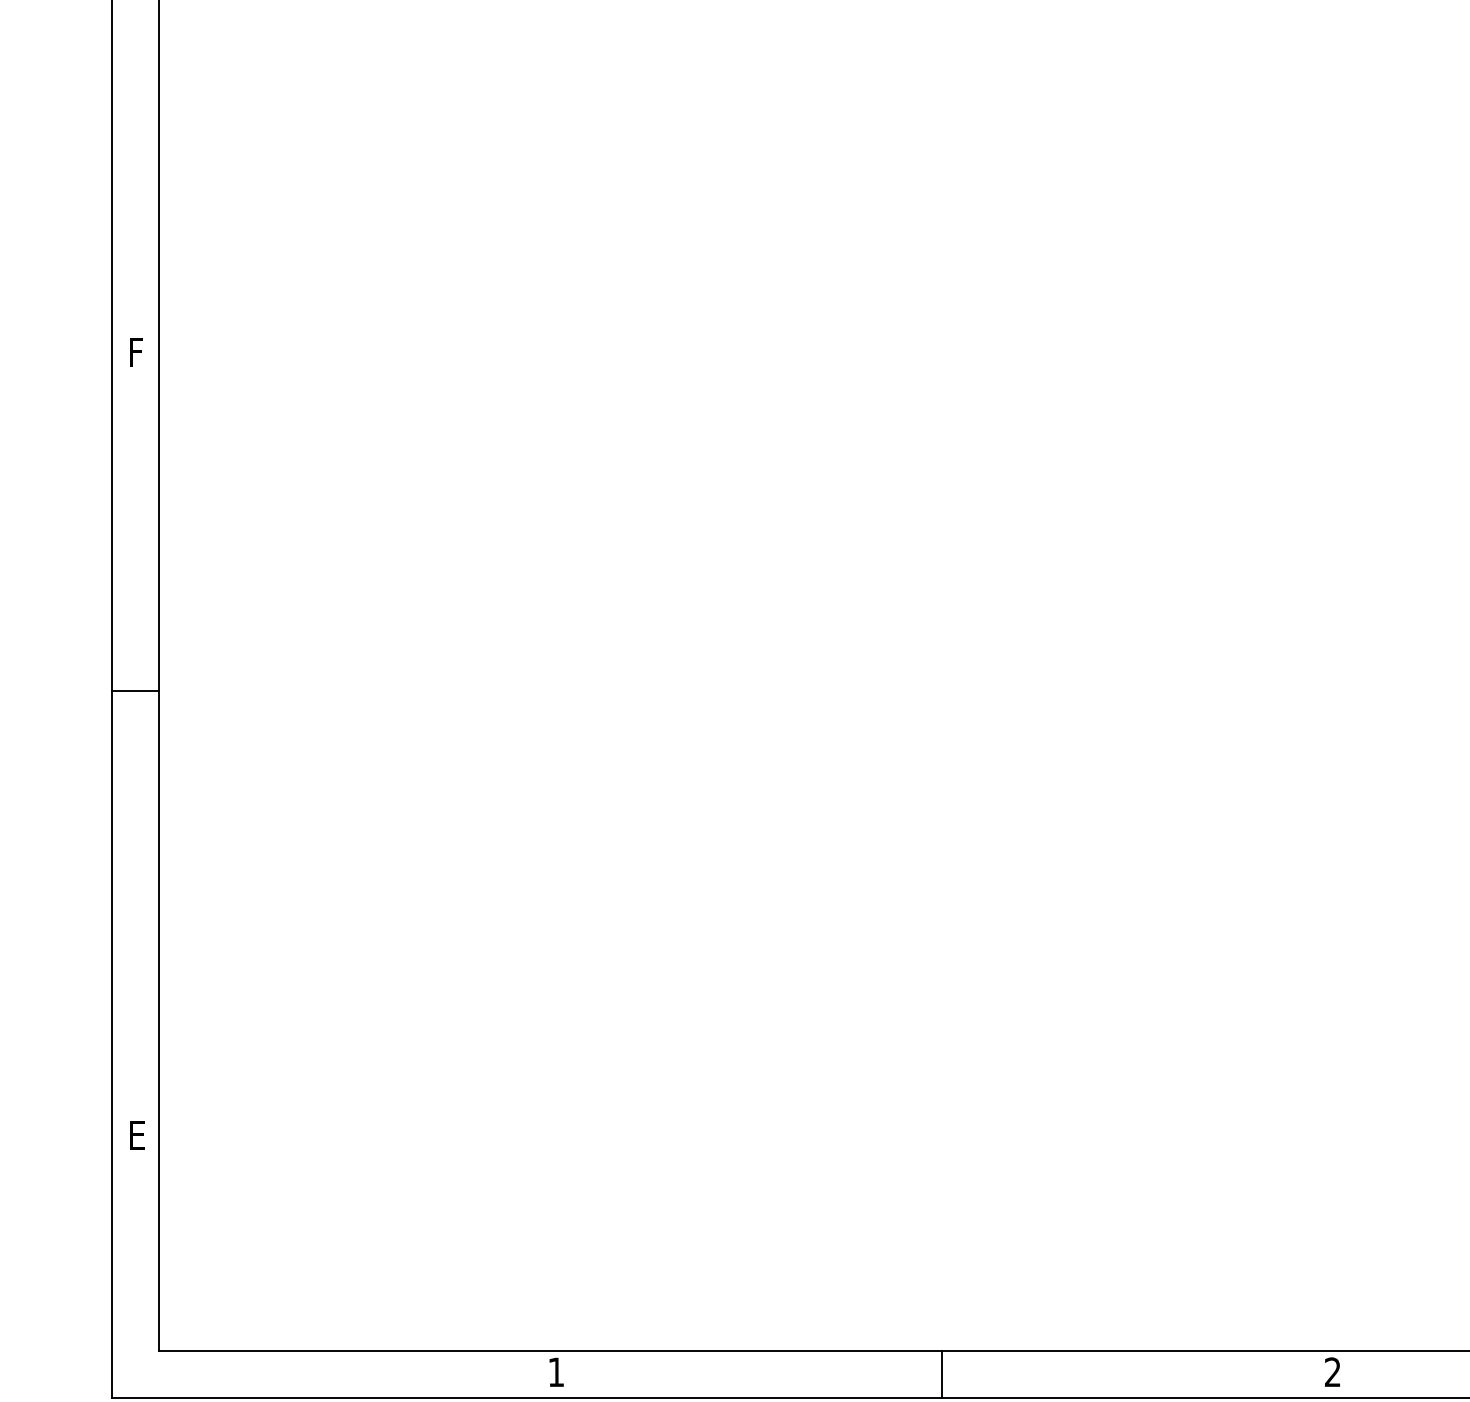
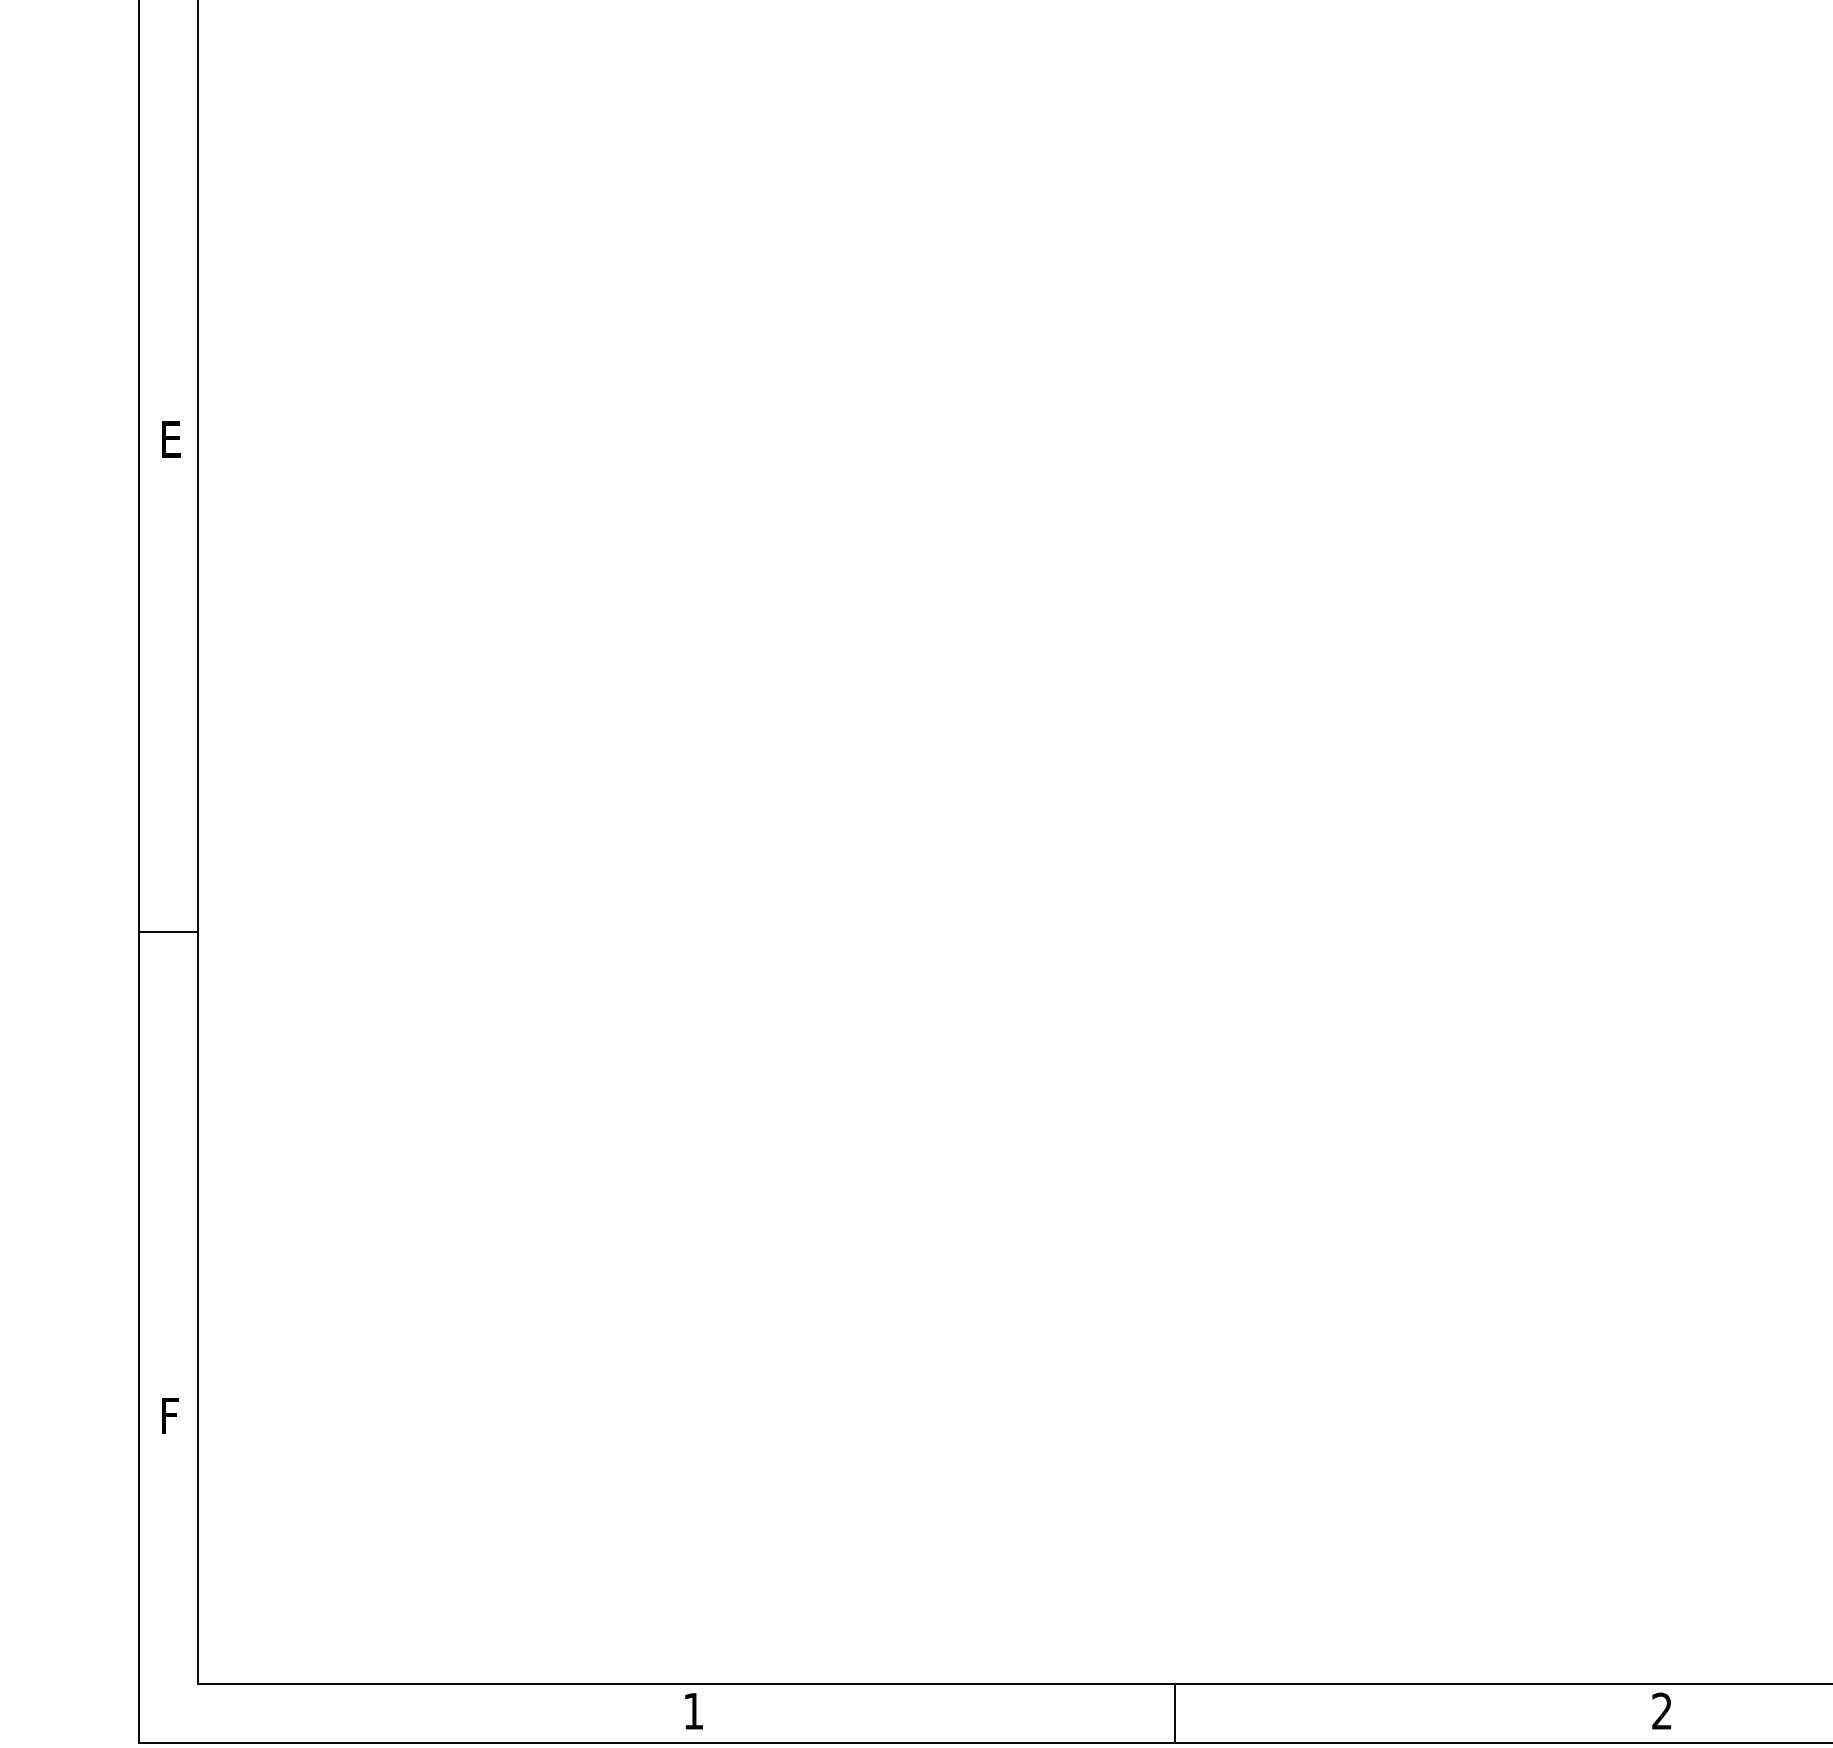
text: (139, 352) -> (173, 439), F -> E
line: (135, 691) -> (168, 932), moved
text: (139, 1135) -> (173, 1415), E -> F

